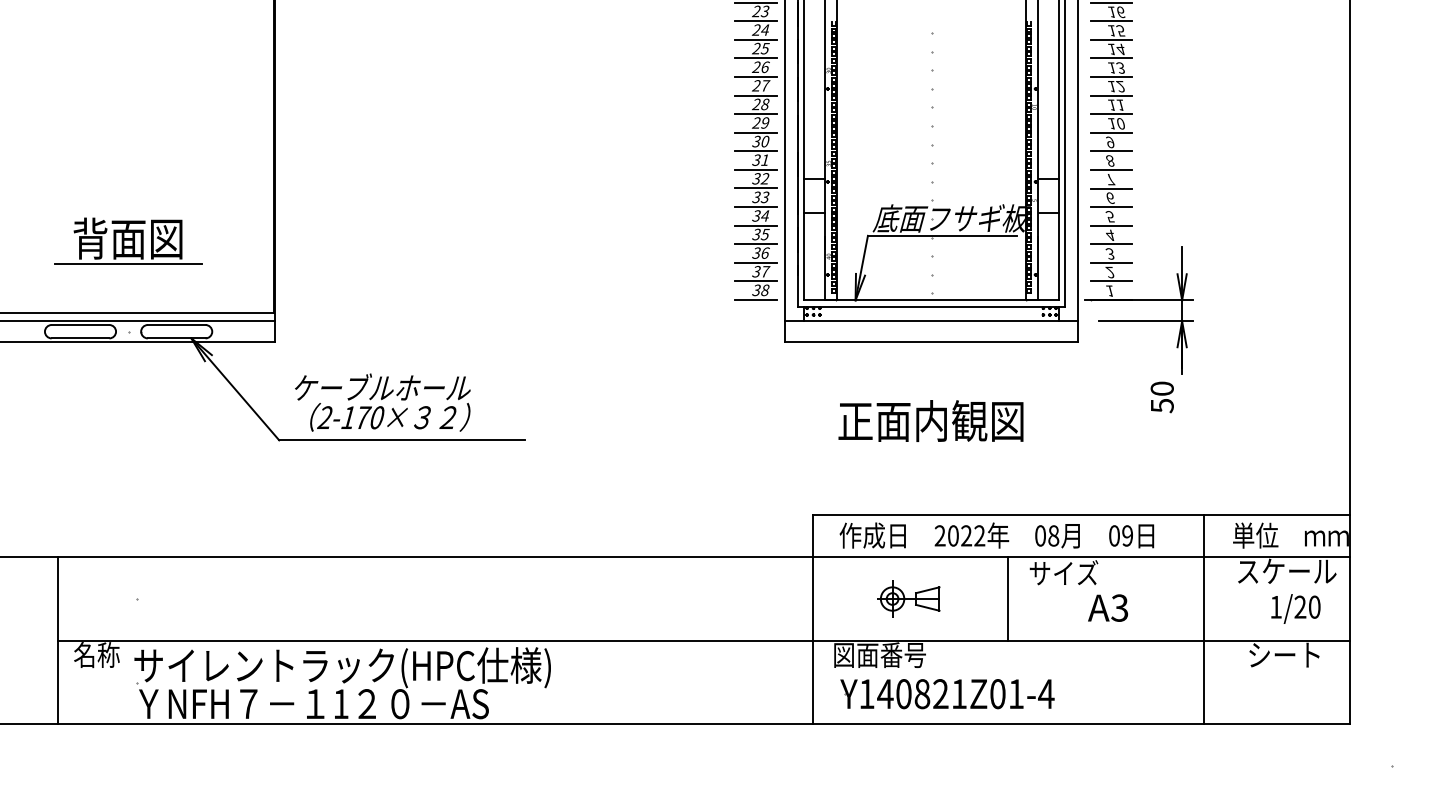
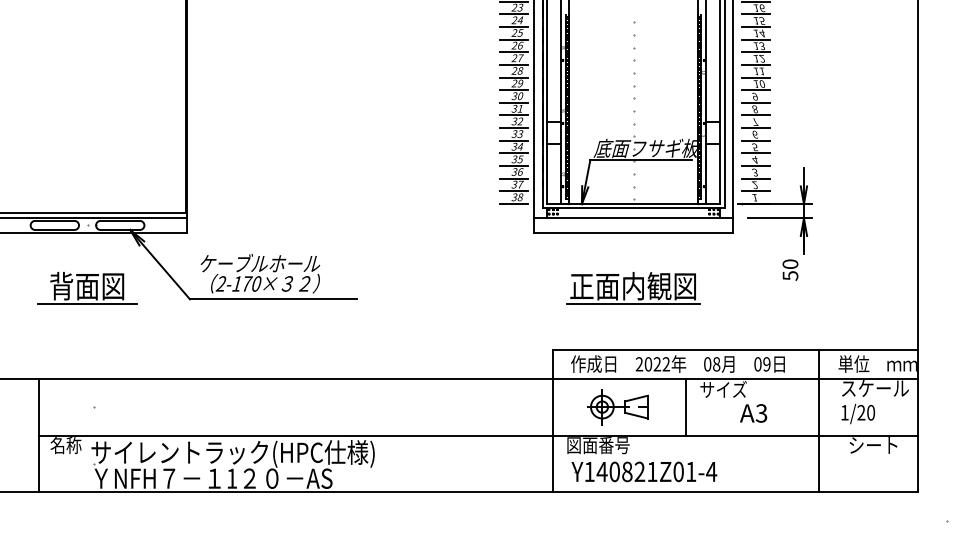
part: (128, 240) -> (87, 287), moved
line: (931, 446) -> (633, 303), added
part: (907, 599) -> (617, 407), size x1.43
text: (1296, 609) -> (858, 414), moved

